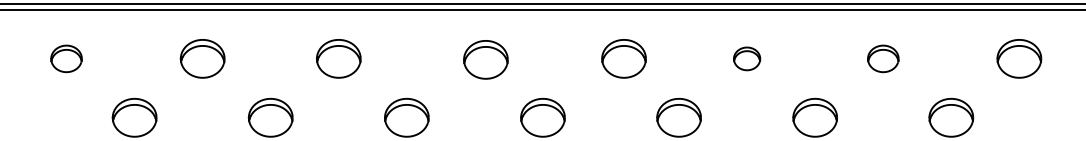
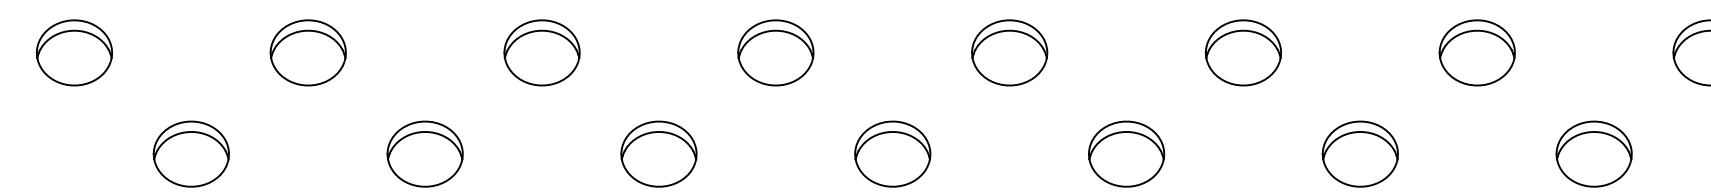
part: (66, 58) -> (74, 52), size x1.43
part: (623, 58) -> (1008, 52), moved
part: (746, 58) -> (1242, 52), size x1.67
part: (883, 58) -> (1477, 52), size x1.43
part: (485, 59) -> (775, 52), moved

